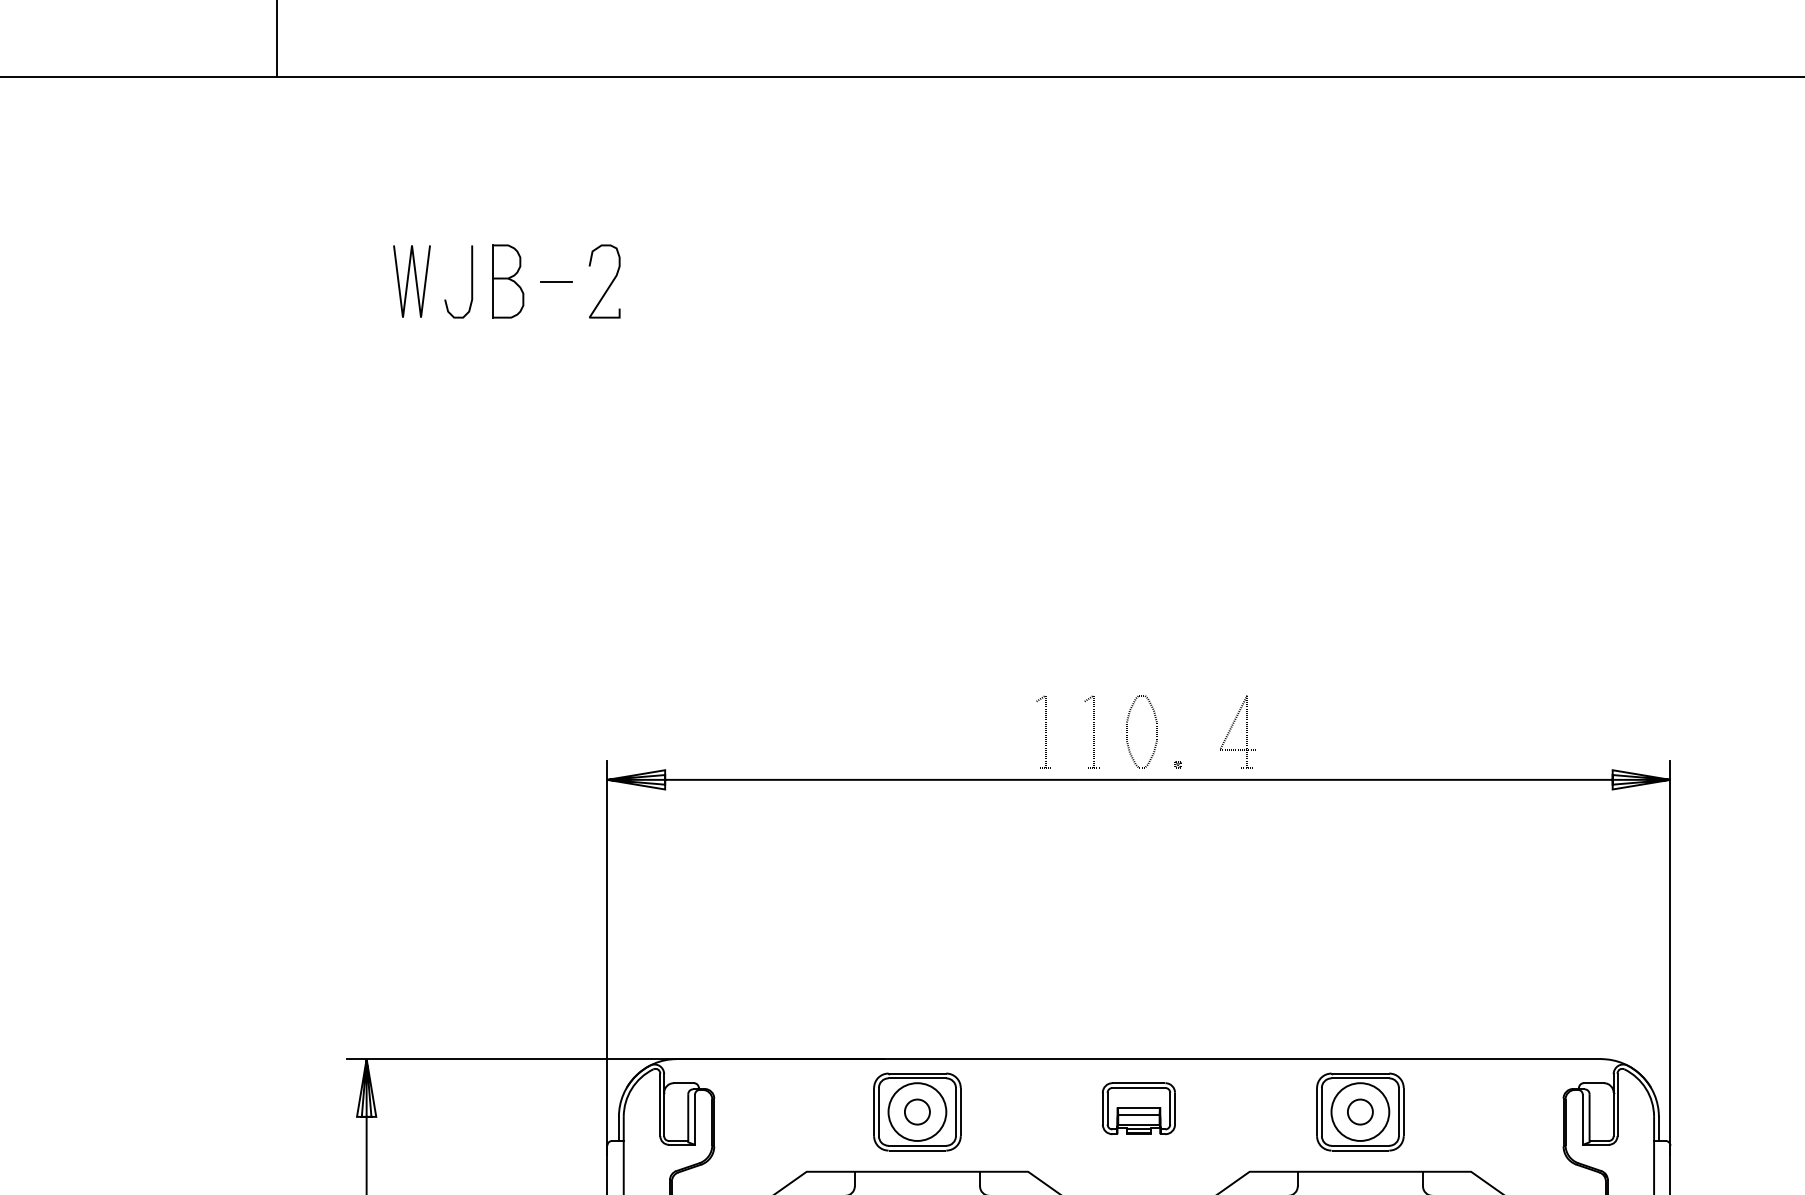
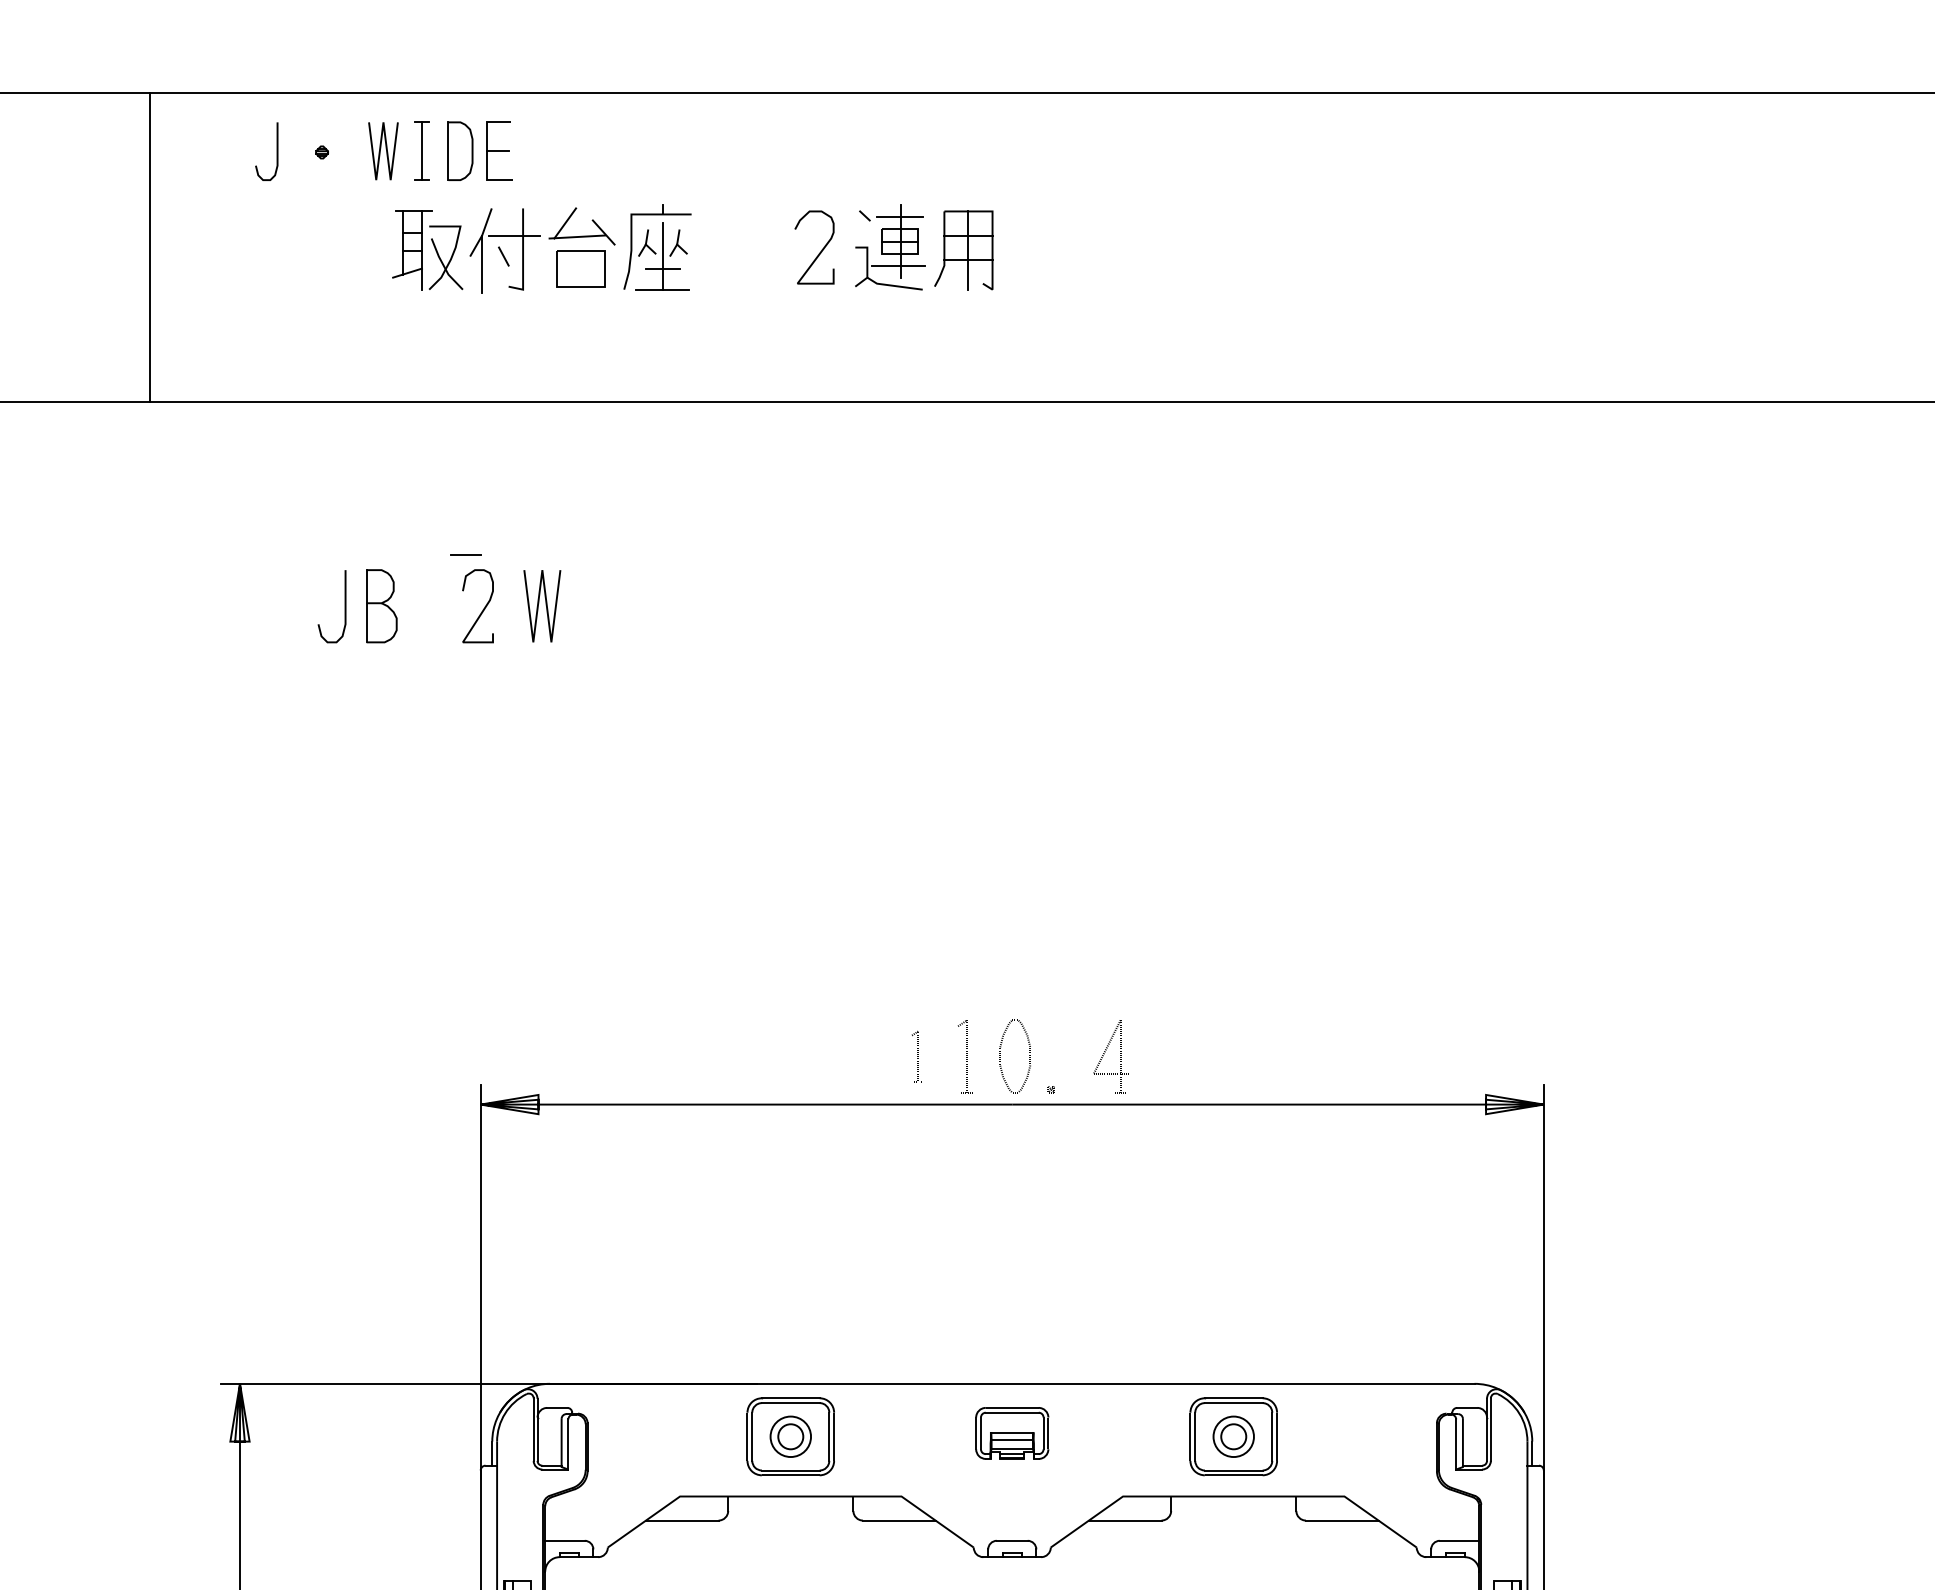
line: (415, 280) -> (545, 605), moved
line: (556, 280) -> (465, 554), moved
part: (1043, 731) -> (916, 1056), size x0.7
circle: (917, 1111) -> (790, 1436), size x0.7
circle: (1360, 1111) -> (1233, 1436), size x0.7

